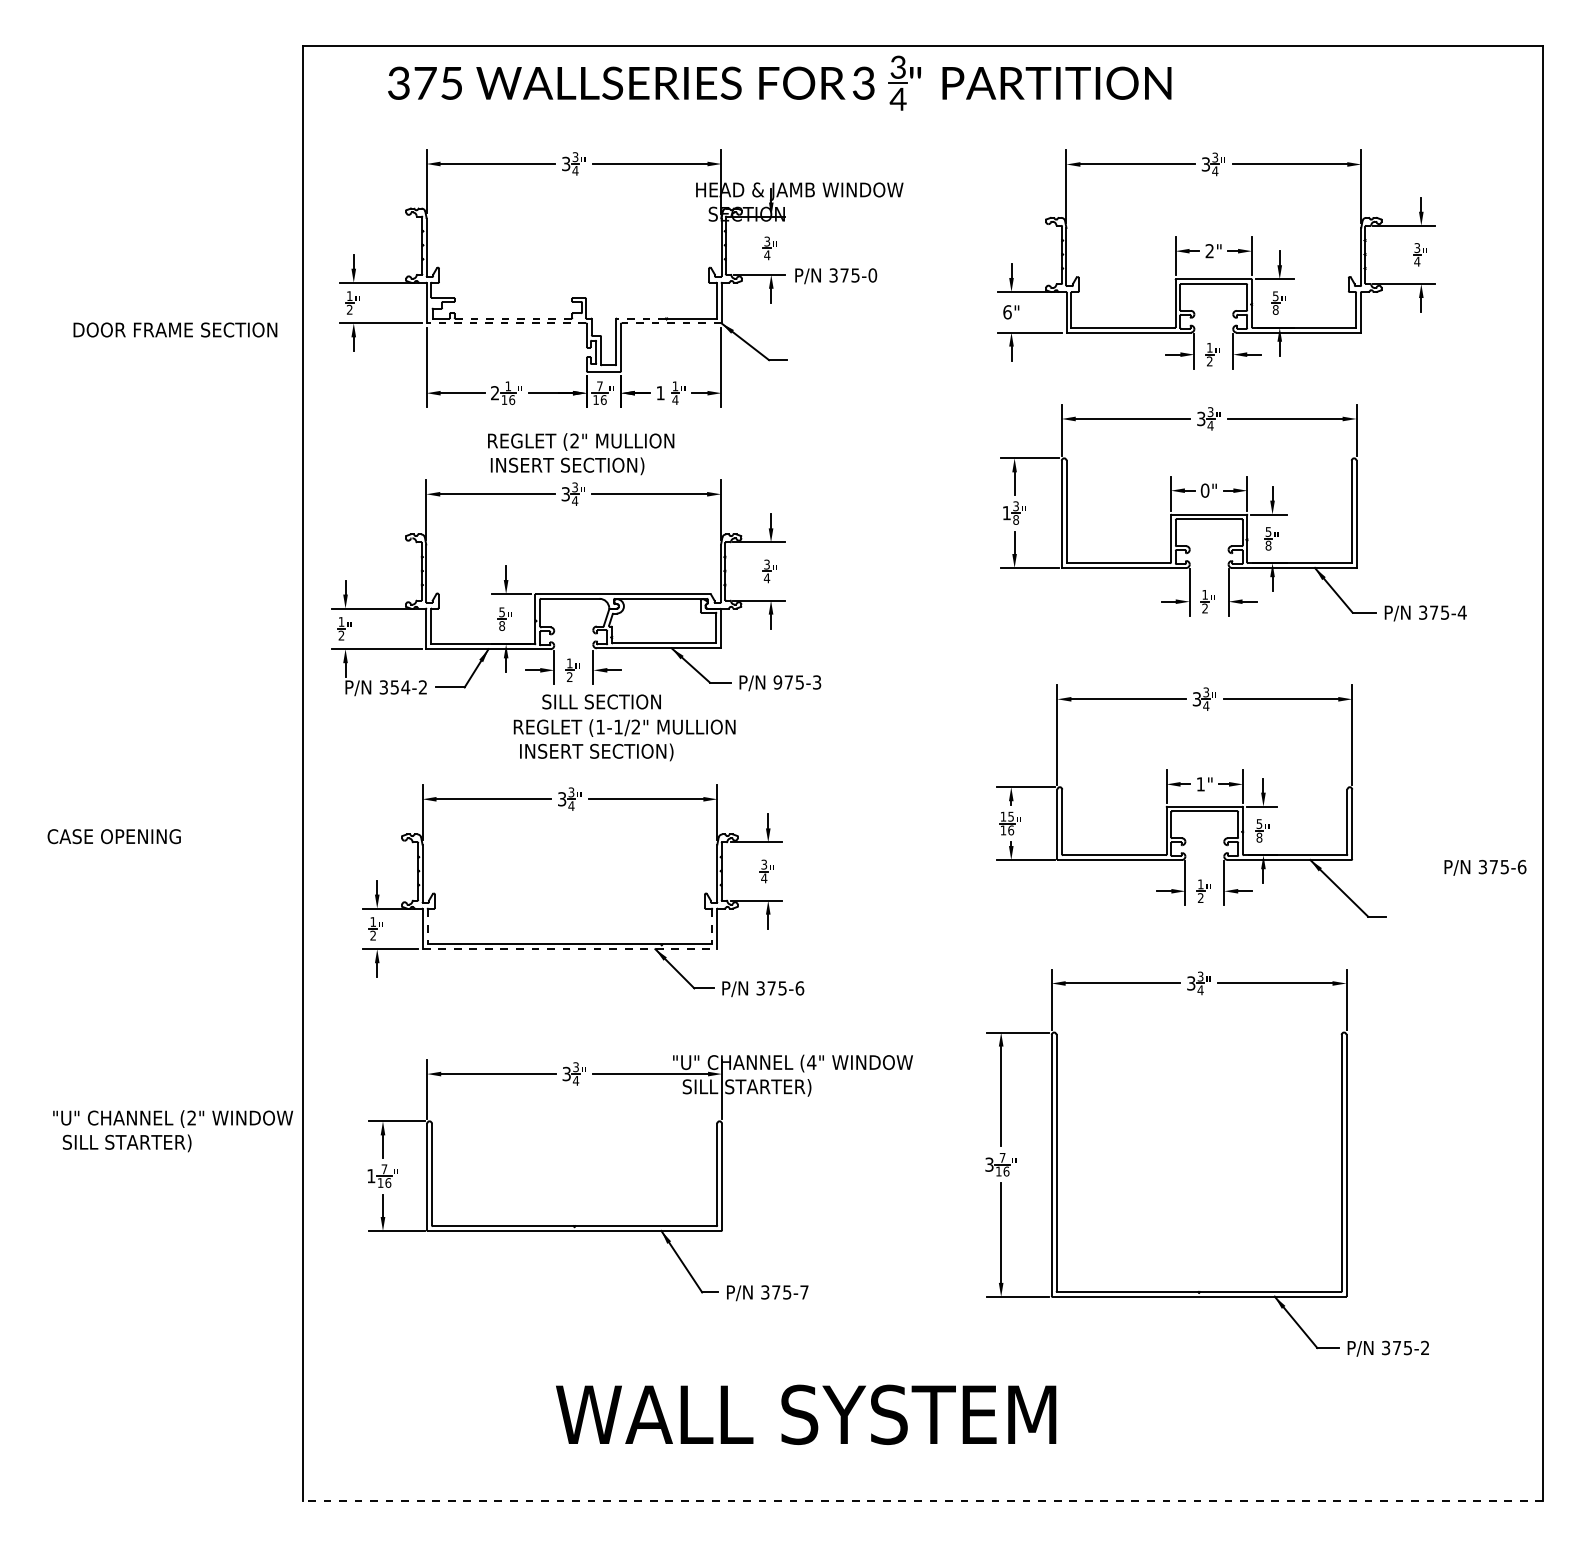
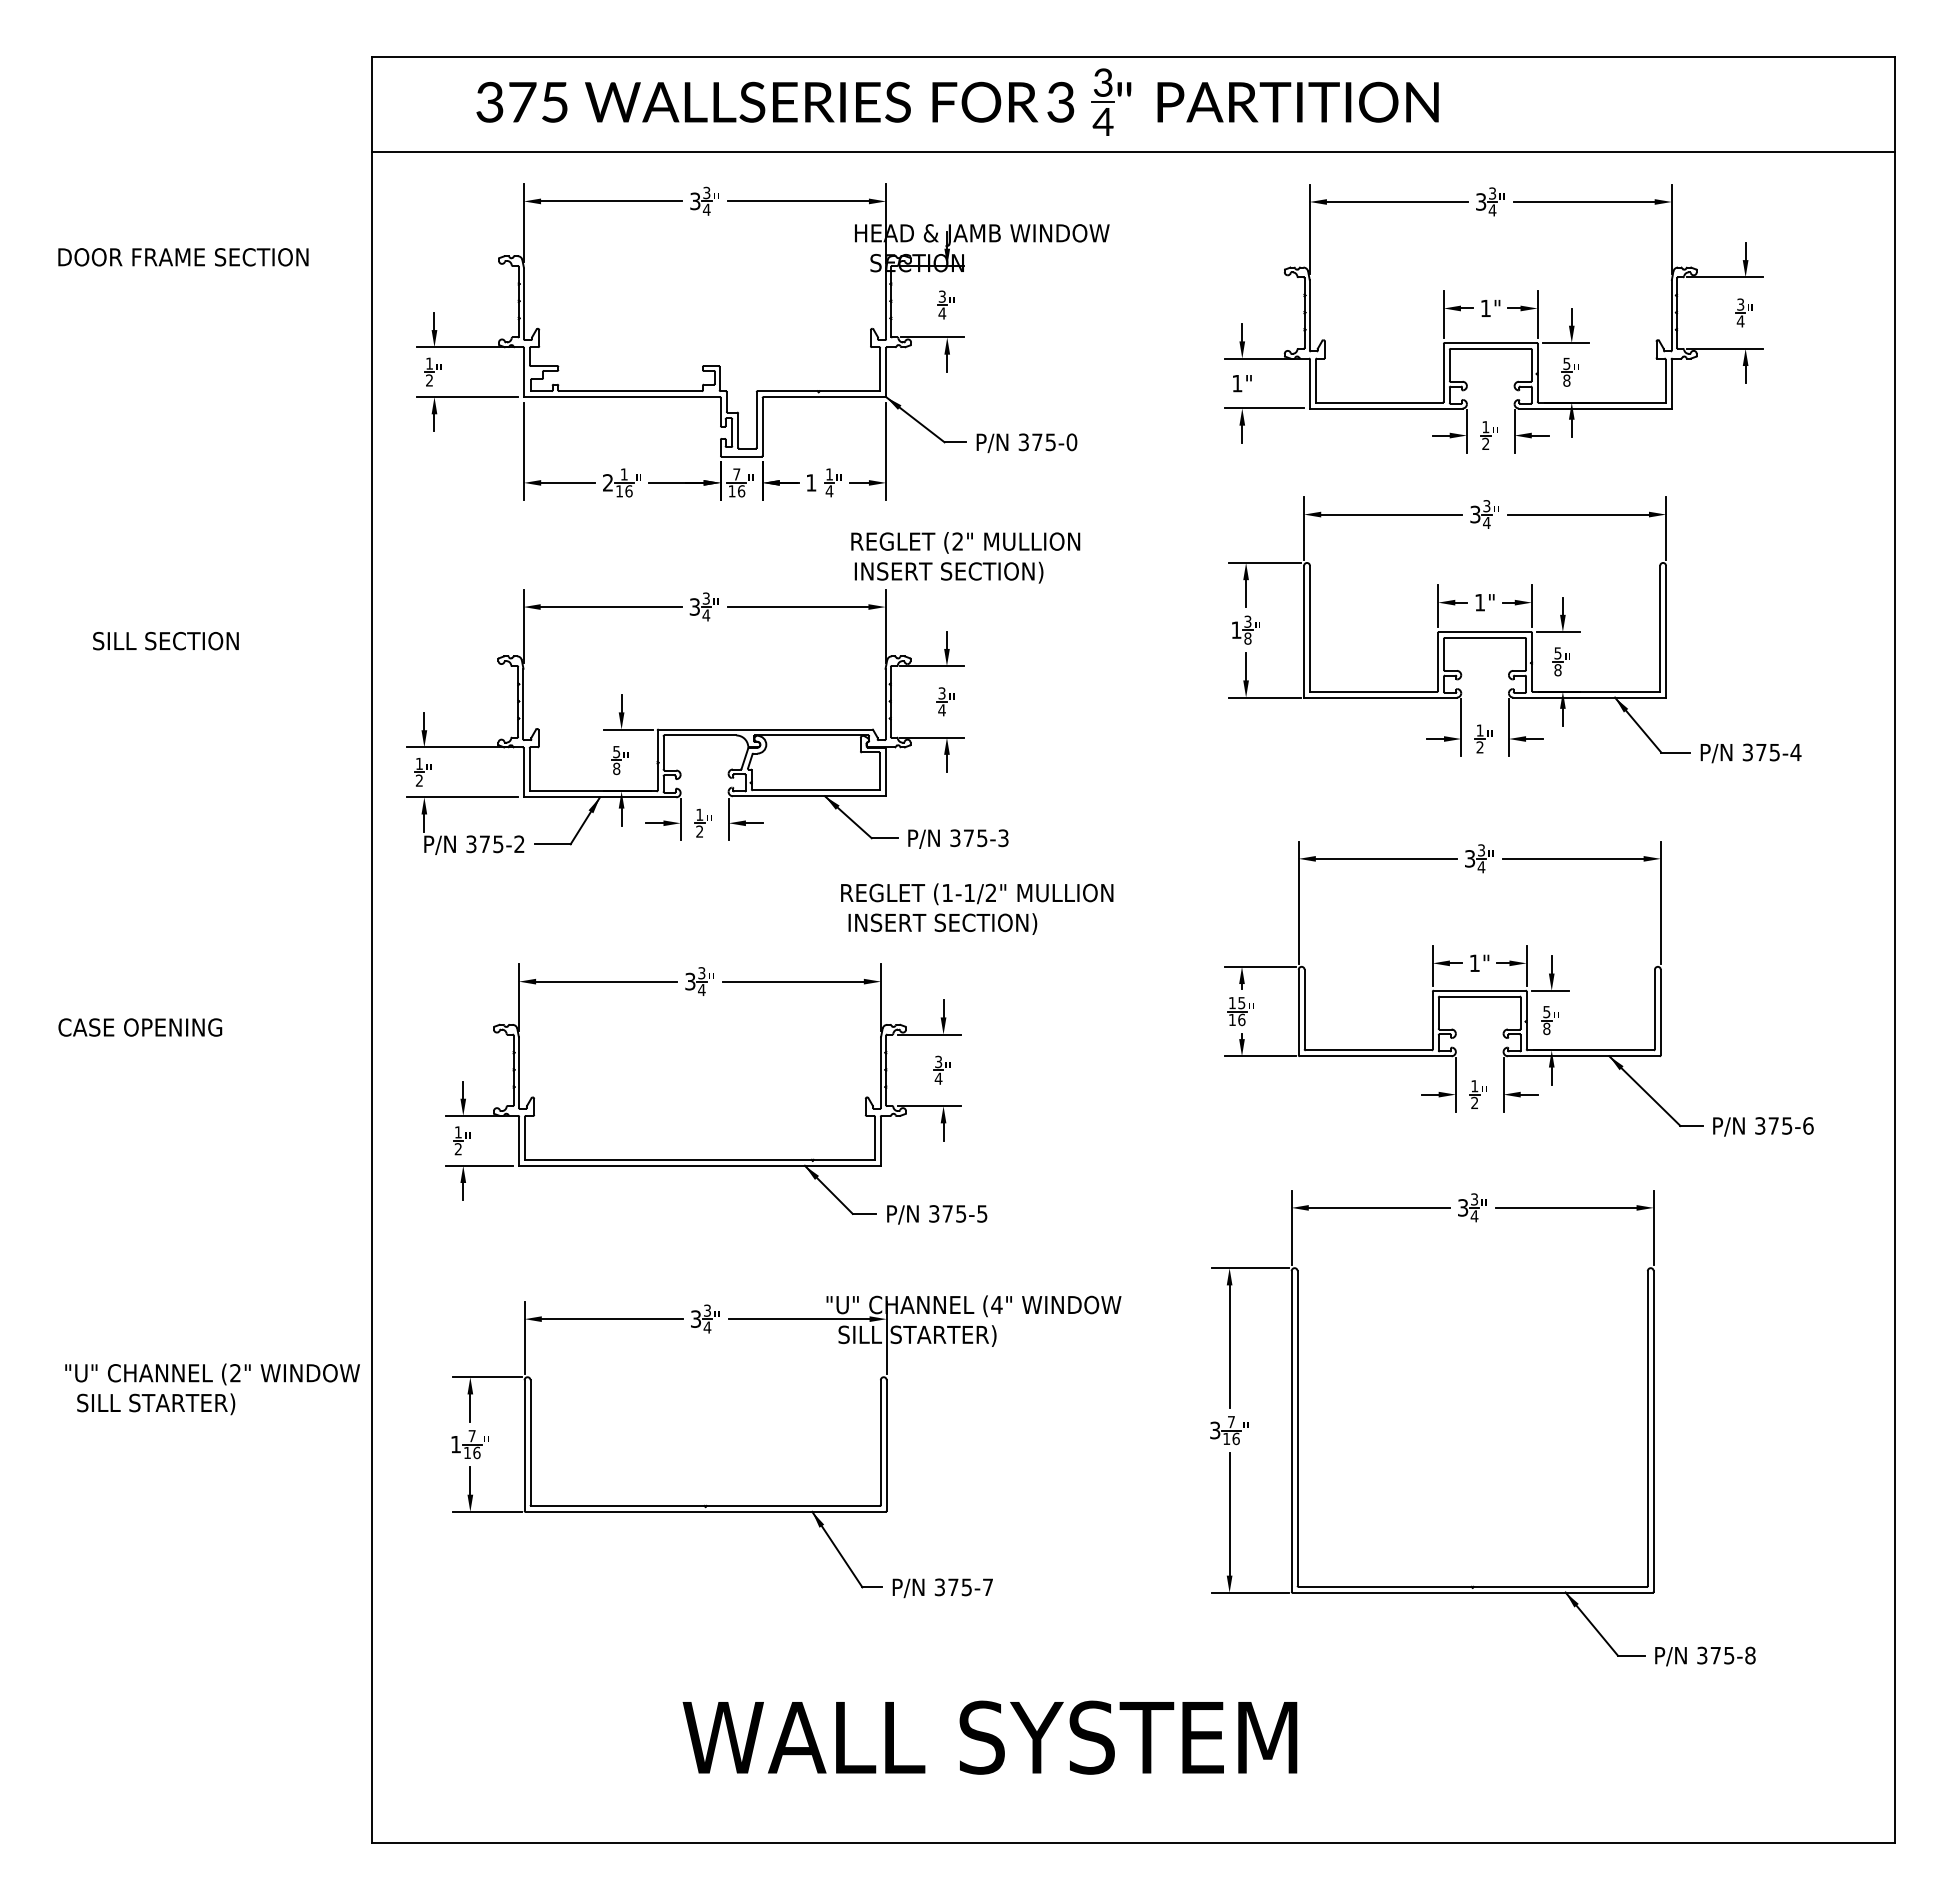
line: (922, 124) -> (1133, 152), added
text: (1209, 250) -> (1485, 307), 2" -> 1"
text: (835, 275) -> (1026, 442), moved
text: (1007, 312) -> (1237, 383), 6" -> 1"
line: (513, 318) -> (630, 391), dashed -> solid
line: (641, 318) -> (787, 391), dashed -> solid
line: (506, 323) -> (621, 397), dashed -> solid
line: (671, 323) -> (824, 397), dashed -> solid
text: (175, 330) -> (183, 257), moved
text: (580, 453) -> (965, 557), moved
text: (1204, 490) -> (1479, 602), 0" -> 1"
text: (777, 681) -> (955, 837), 975-3 -> 375-3
text: (400, 687) -> (491, 844), 354-2 -> 375-2
text: (601, 702) -> (165, 641), moved
text: (624, 739) -> (977, 908), moved
text: (1485, 867) -> (1763, 1126), moved
line: (427, 926) -> (525, 1138), dashed -> solid
line: (712, 926) -> (874, 1138), dashed -> solid
line: (569, 948) -> (699, 1165), dashed -> solid
text: (799, 988) -> (982, 1213), 375-6 -> 375-5
text: (1425, 1347) -> (1750, 1655), 375-2 -> 375-8
line: (922, 1500) -> (1133, 1843), dashed -> solid

